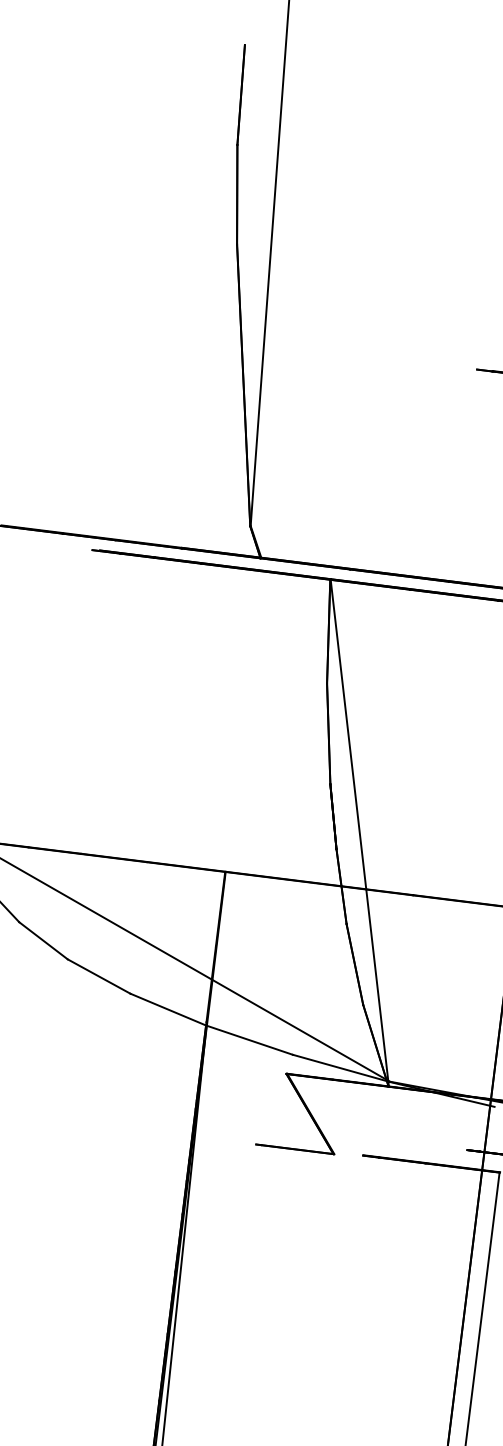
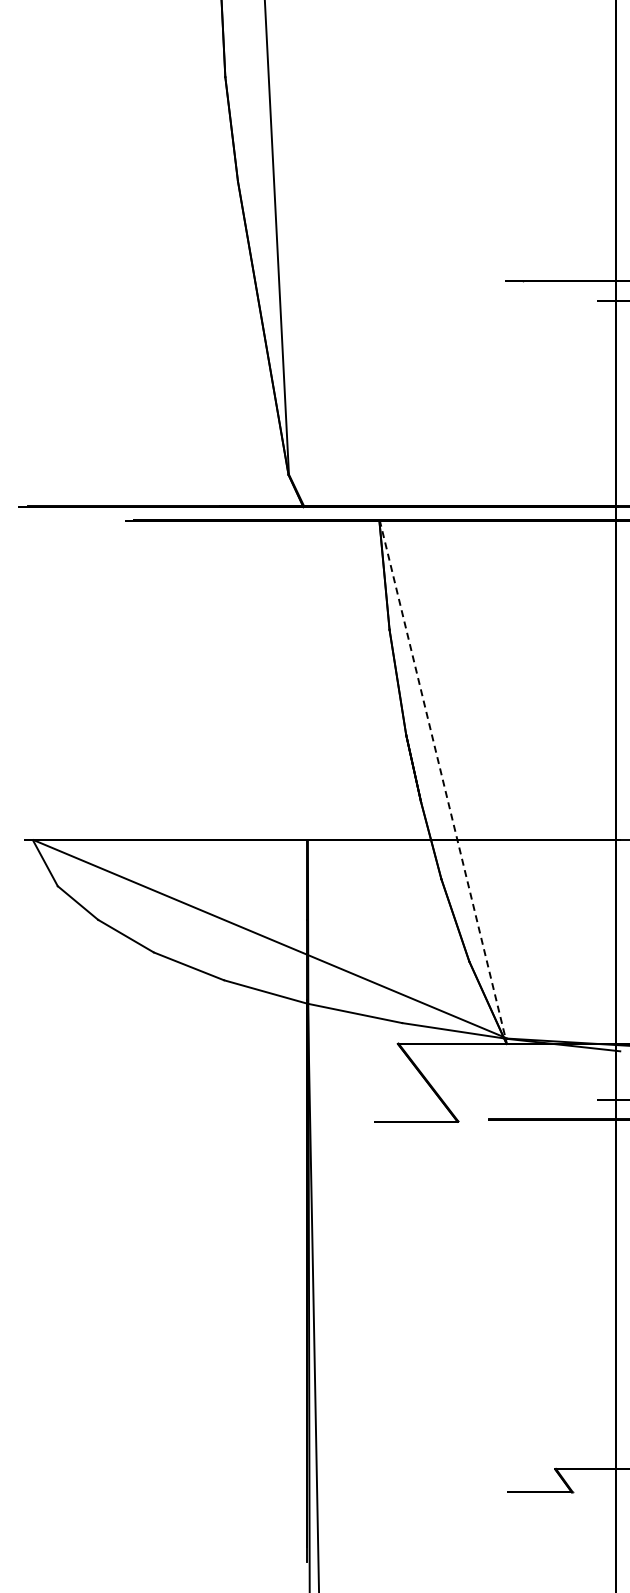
line: (360, 832) -> (443, 781), solid -> dashed

